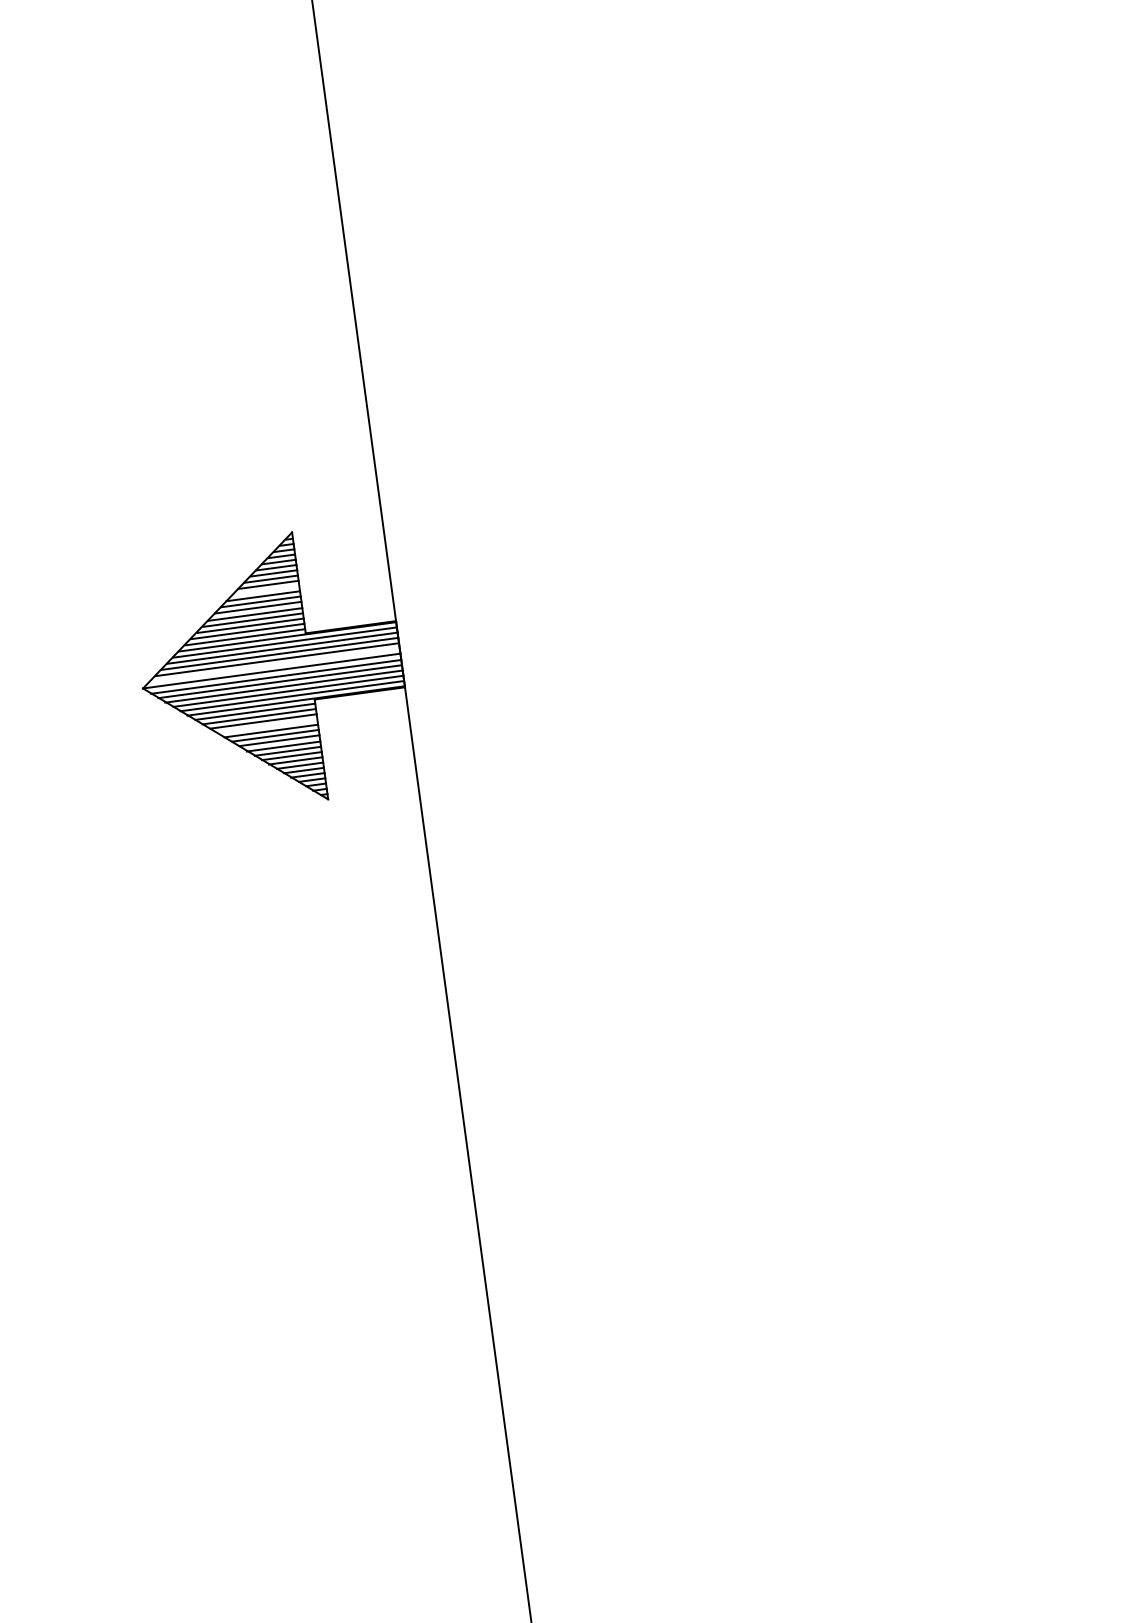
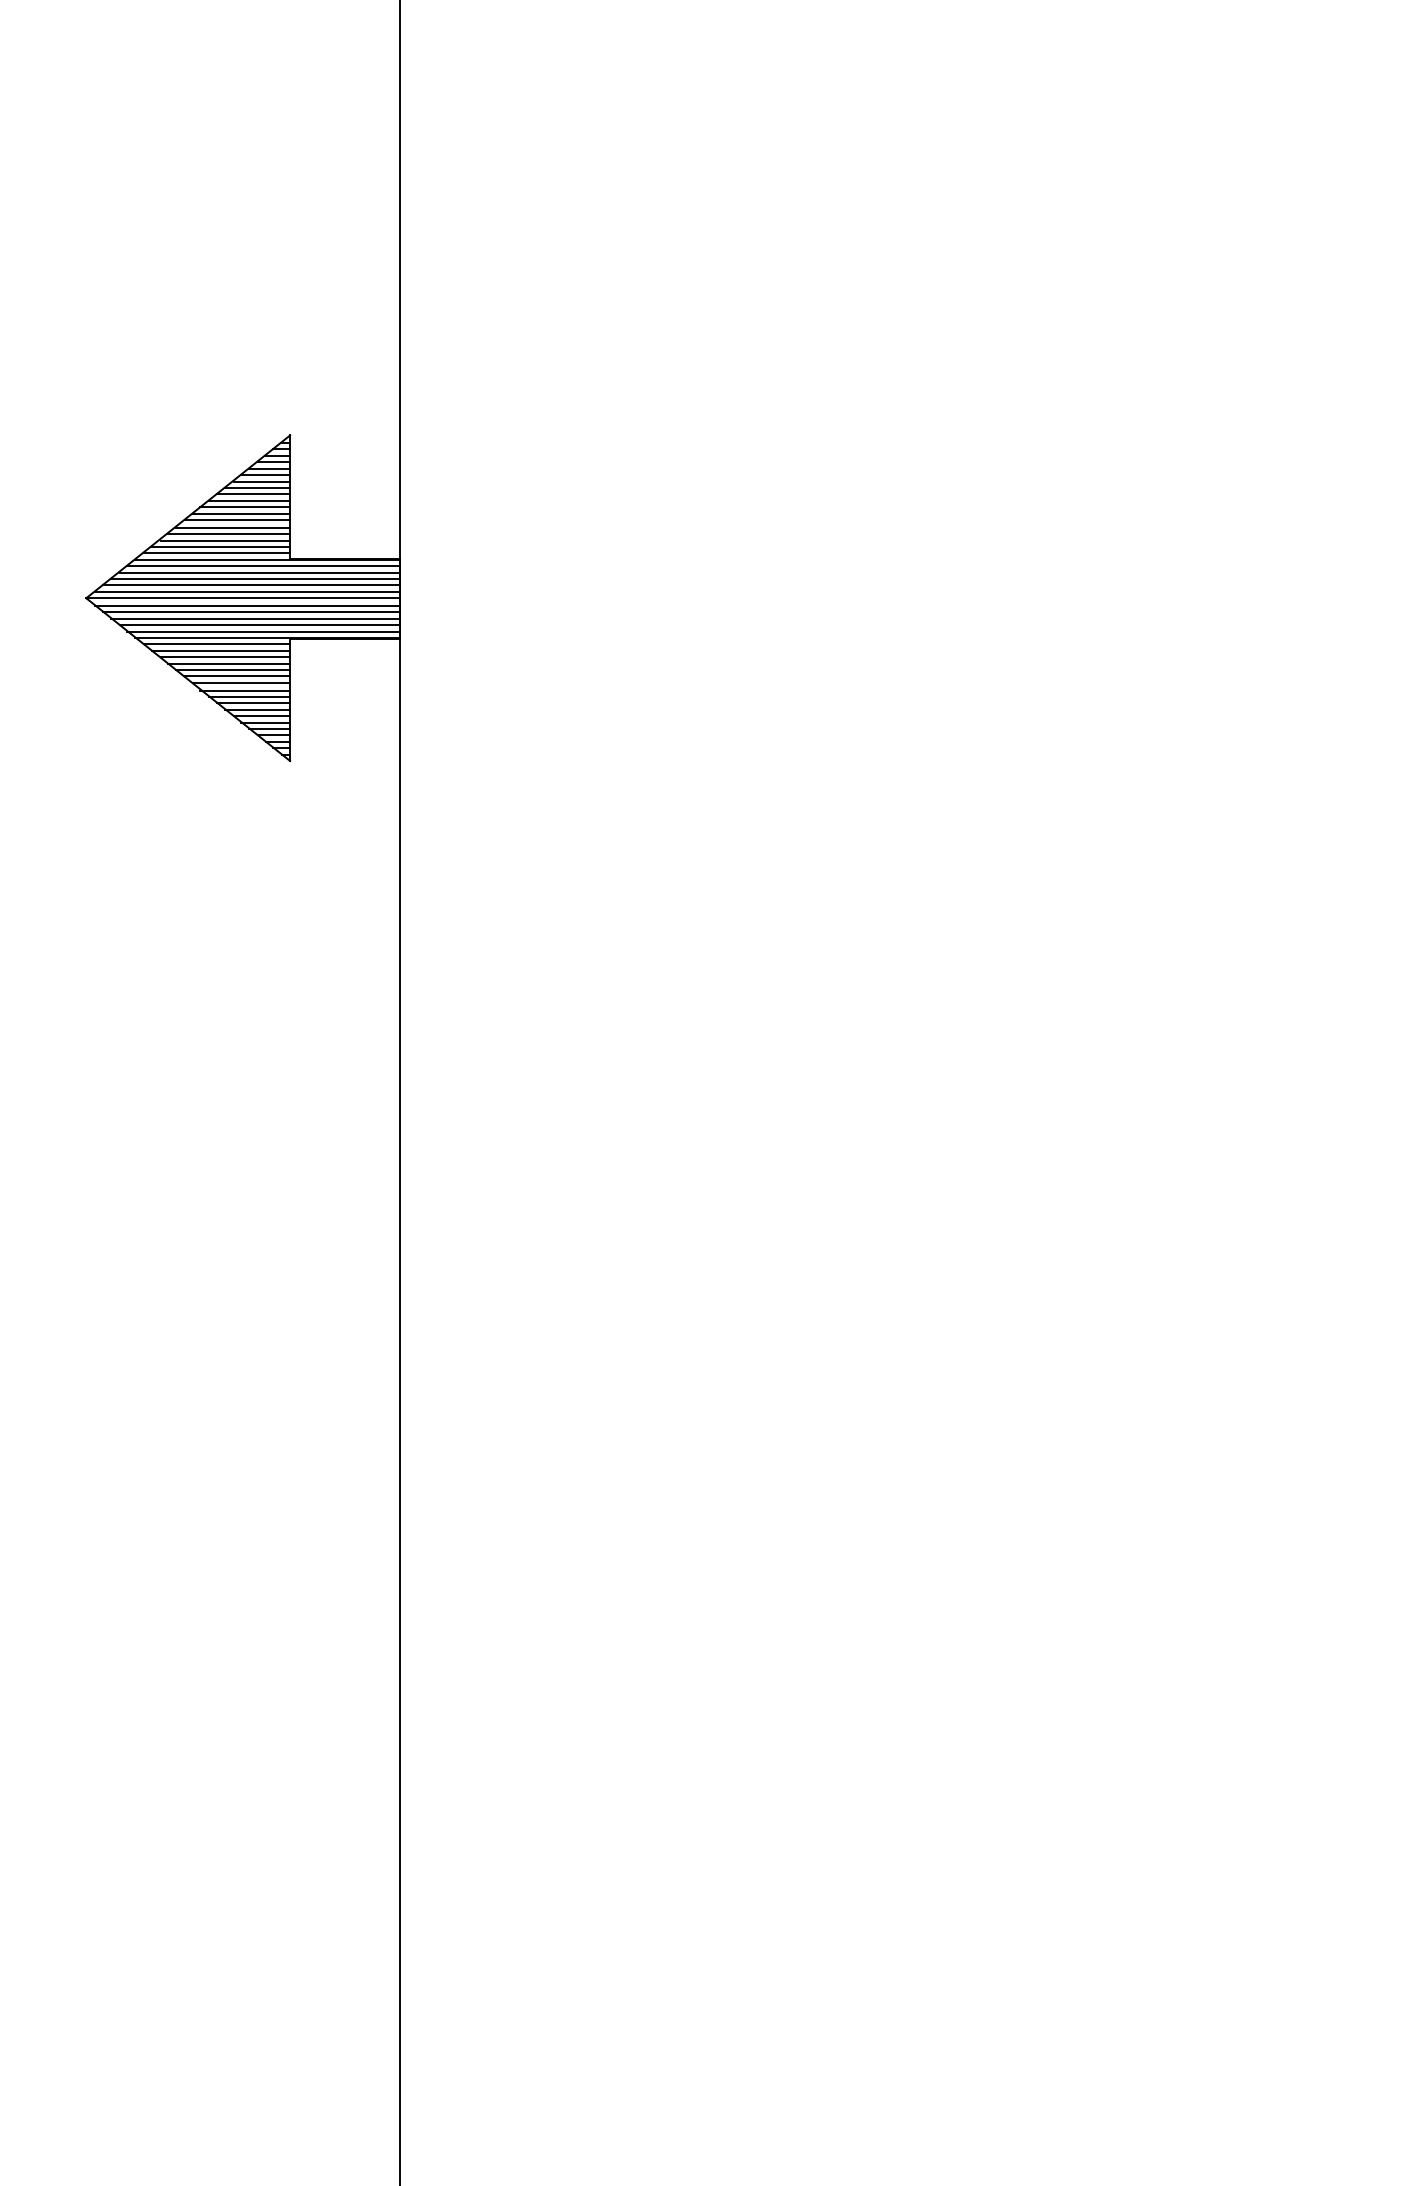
line: (266, 590) -> (249, 500), added
line: (274, 665) -> (247, 591), added
line: (267, 726) -> (229, 663), added

